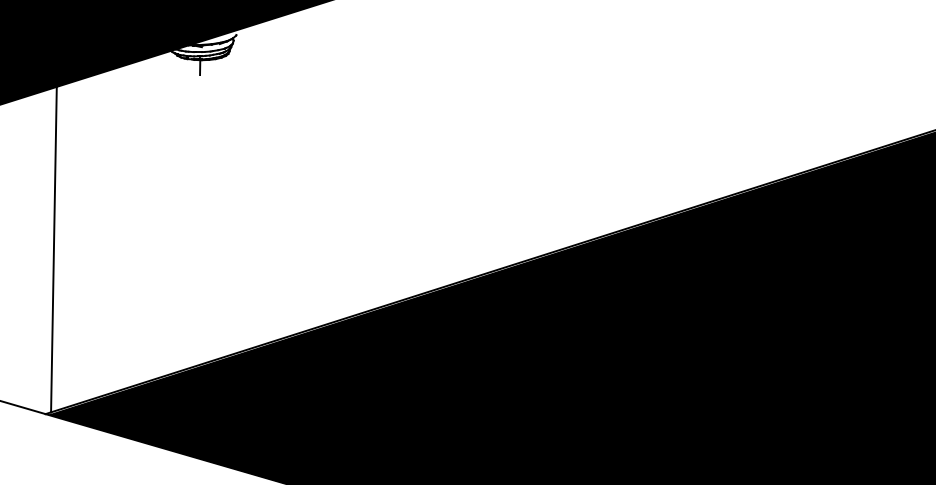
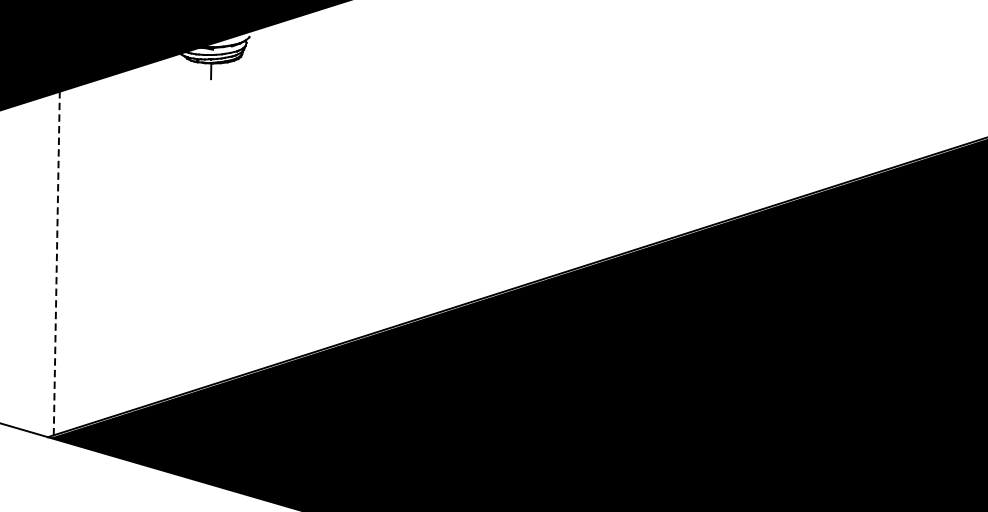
line: (53, 249) -> (56, 263), solid -> dashed

